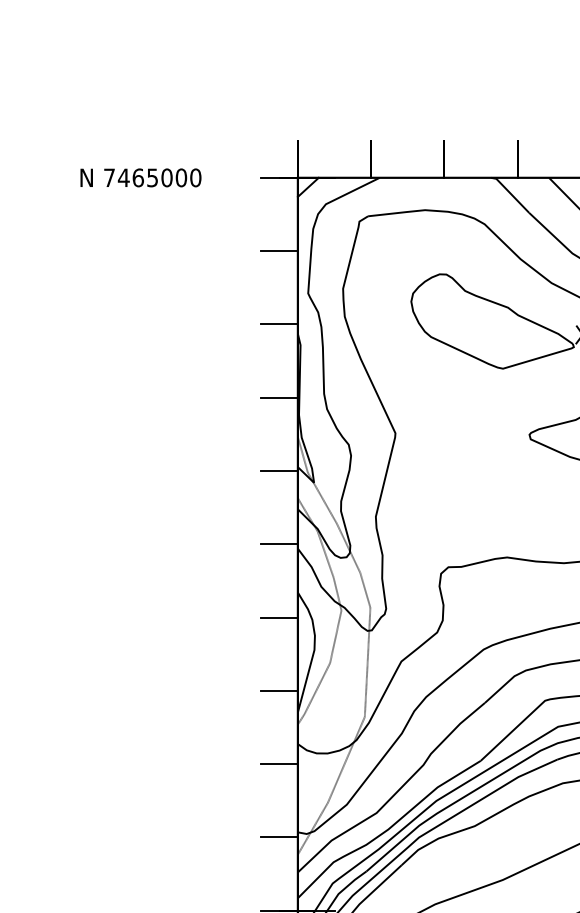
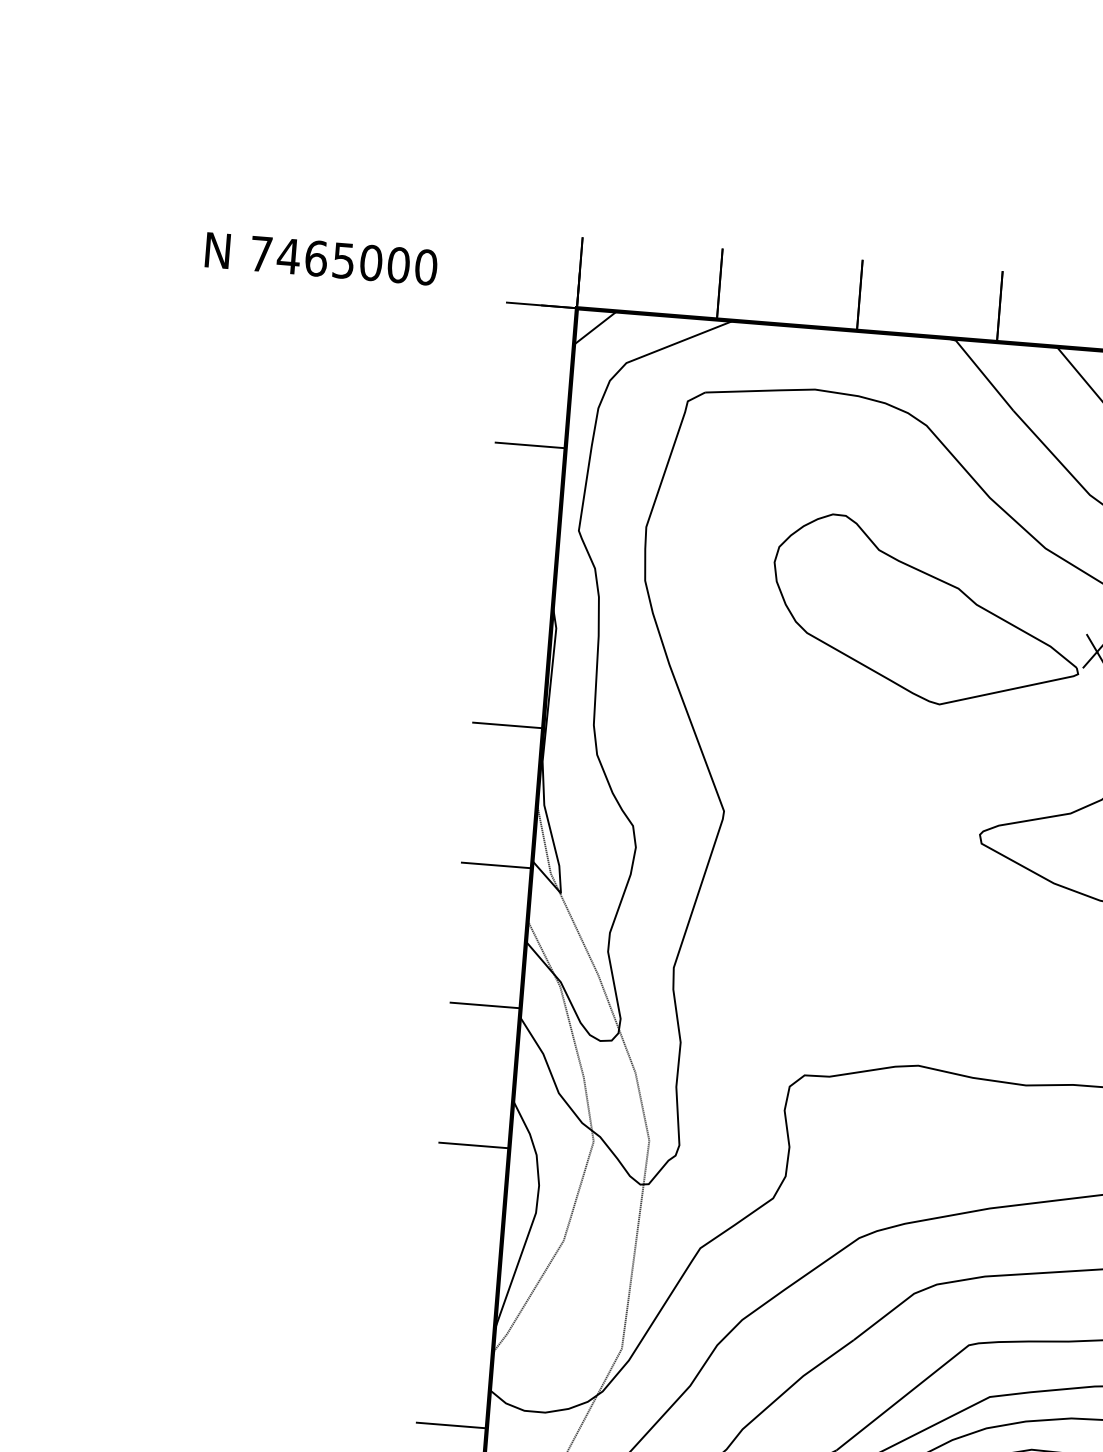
text: (140, 177) -> (320, 258), moved
line: (279, 324) -> (519, 585), removed
line: (279, 690) -> (462, 1284), removed

